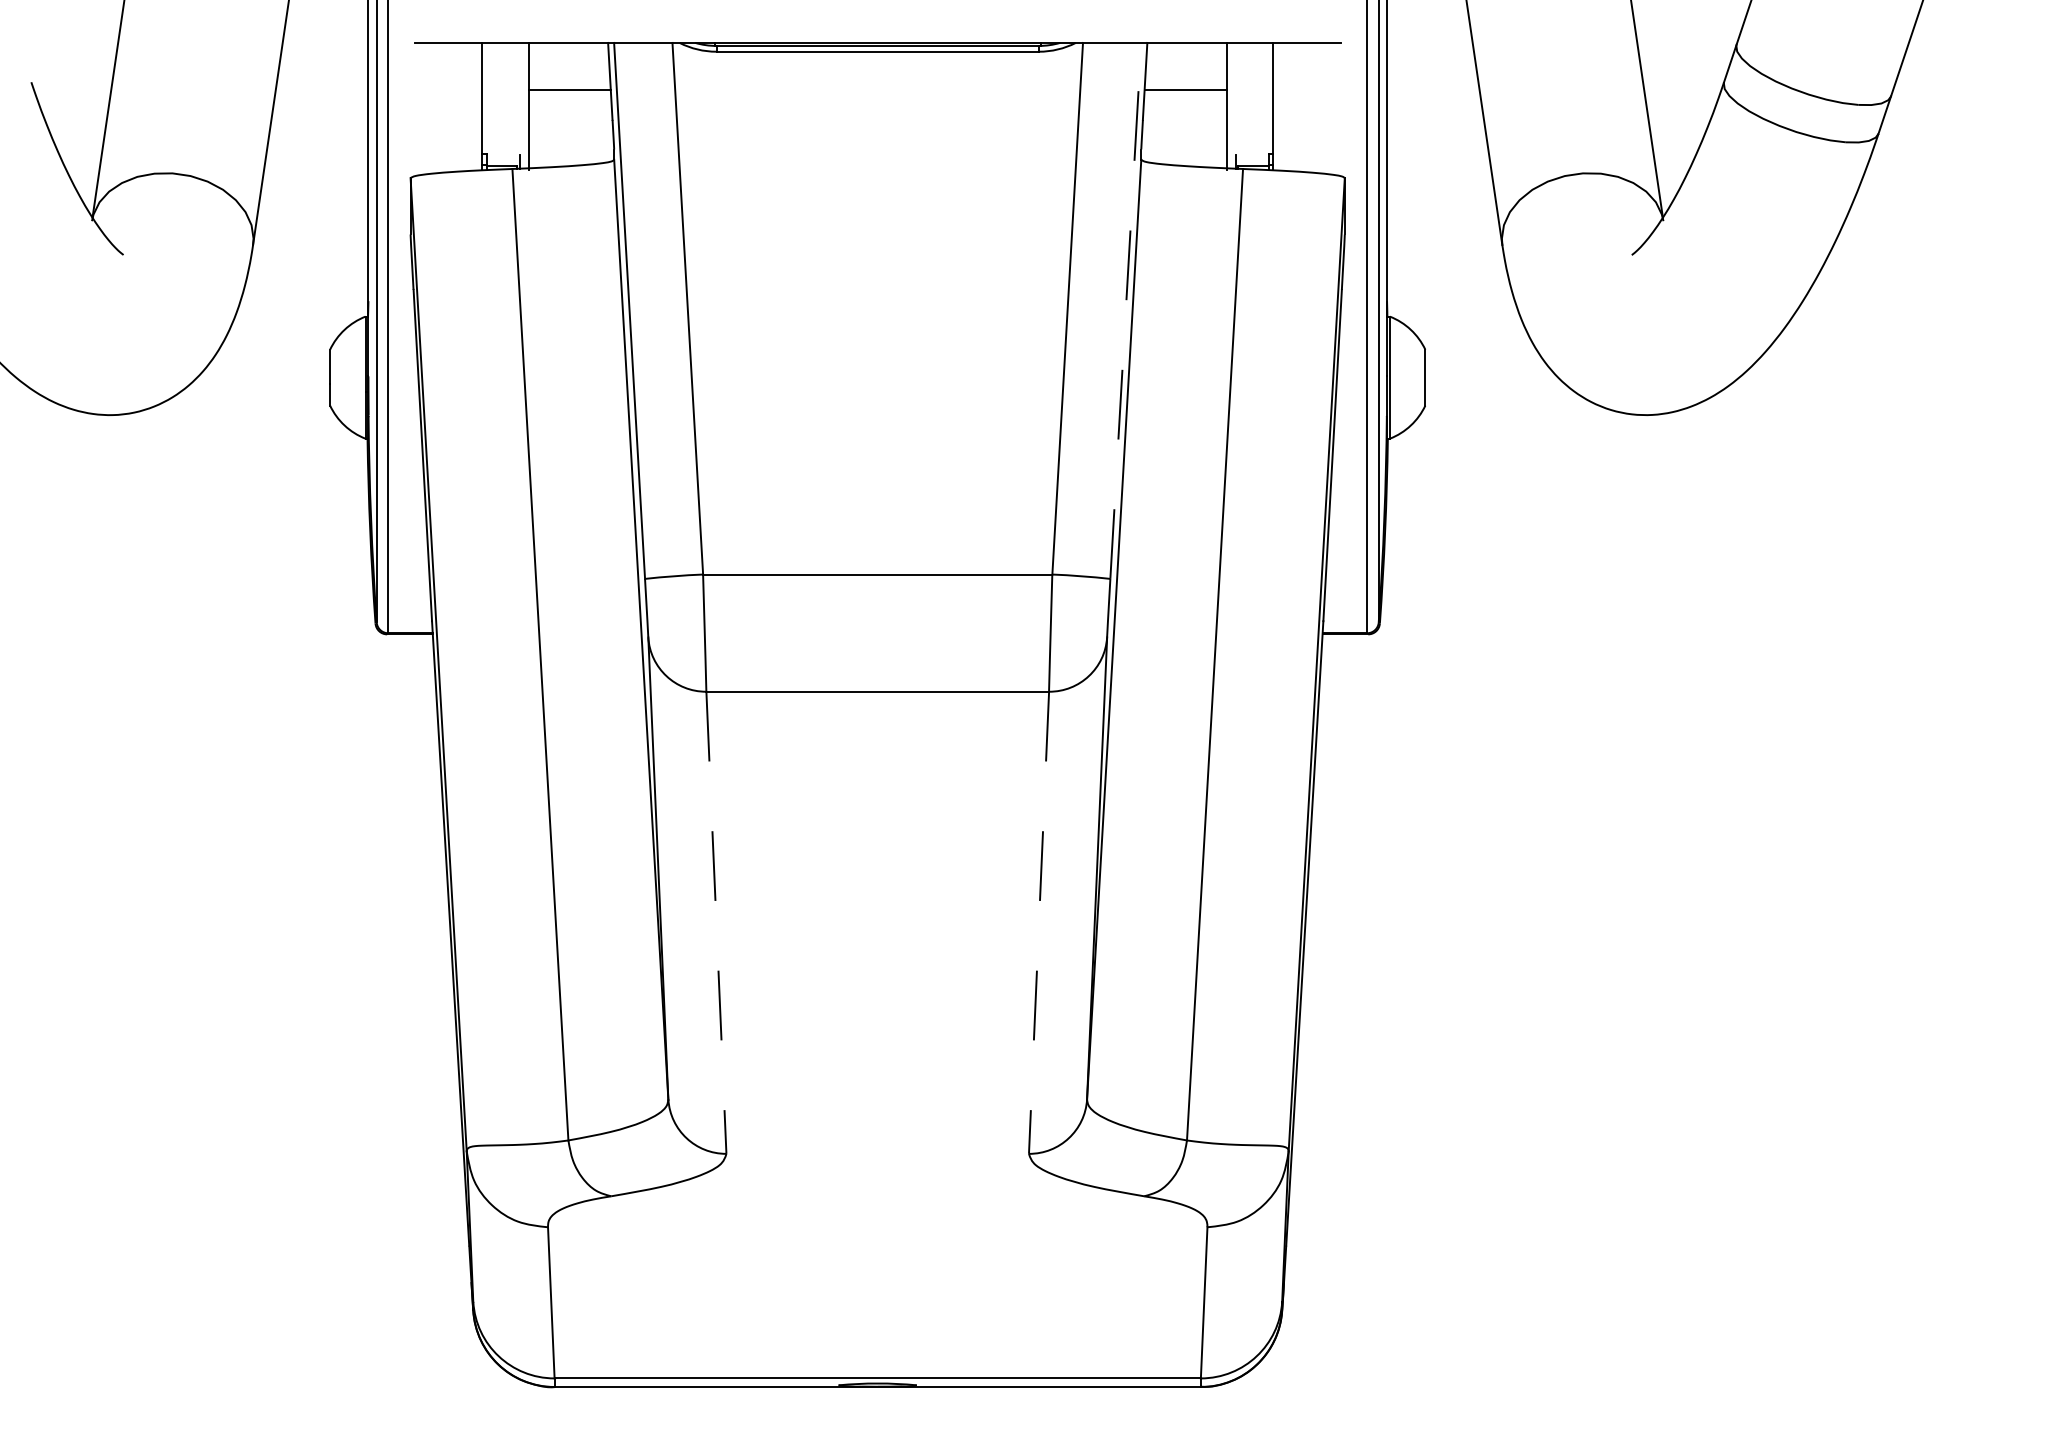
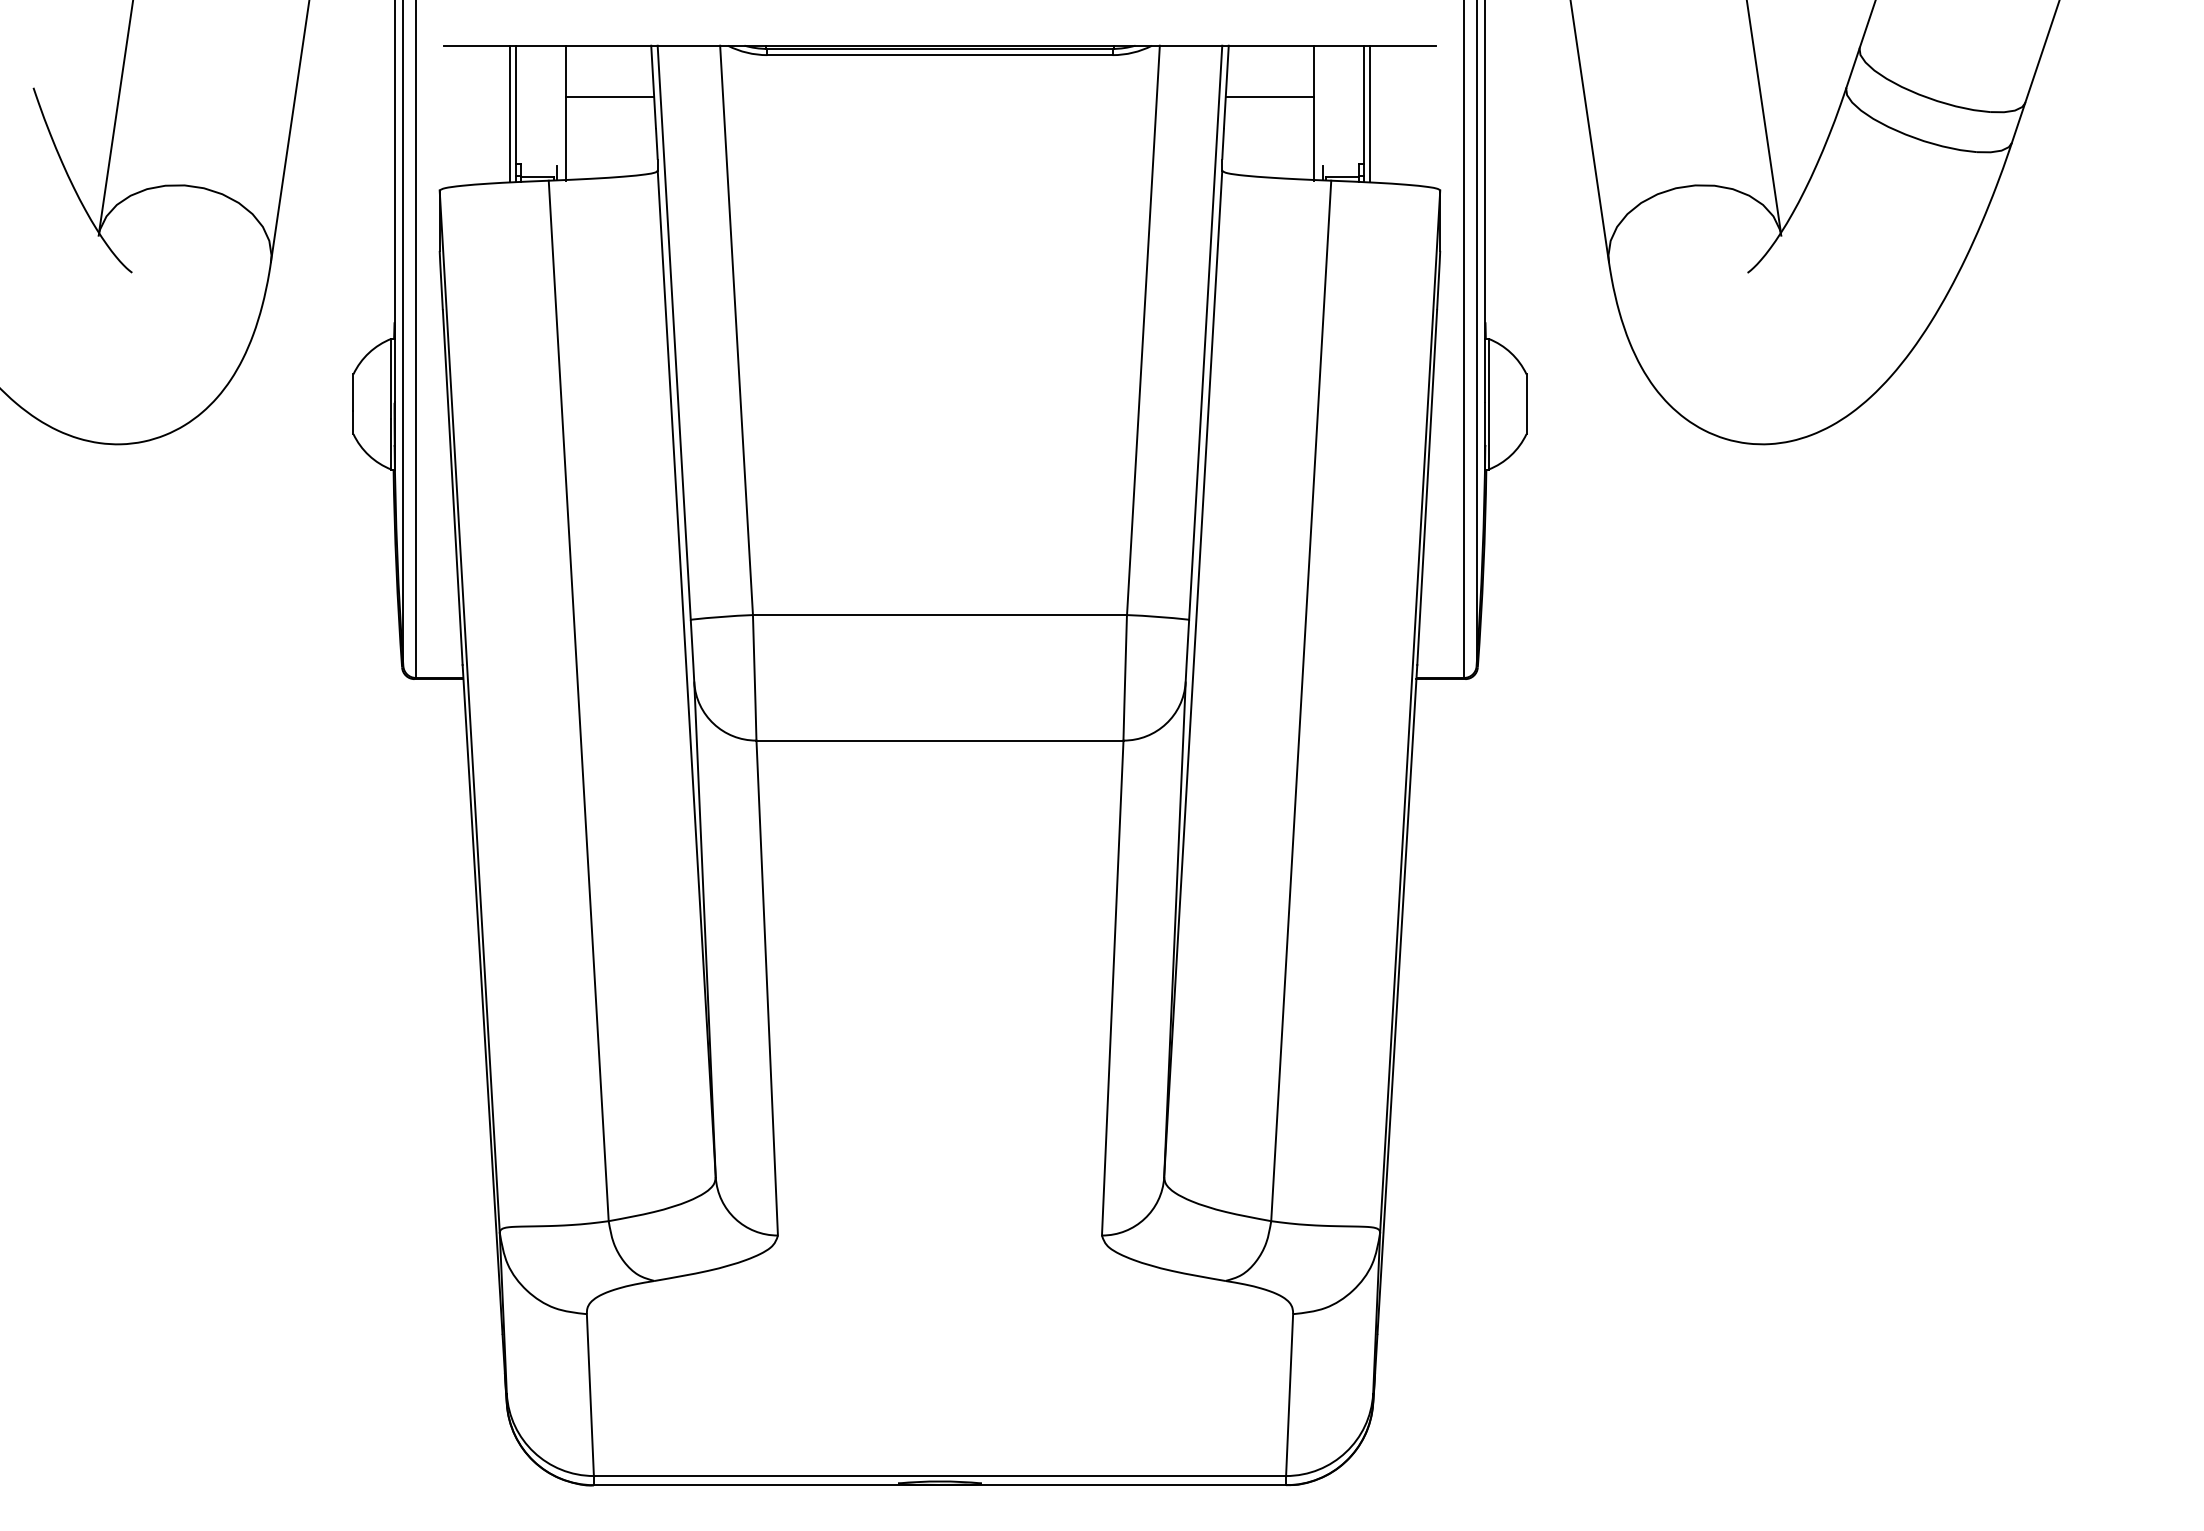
line: (476, 106) -> (510, 113), added
line: (1278, 106) -> (1369, 113), added
line: (1125, 310) -> (1205, 332), dashed -> solid
line: (716, 923) -> (767, 988), dashed -> solid
line: (1038, 923) -> (1112, 988), dashed -> solid

